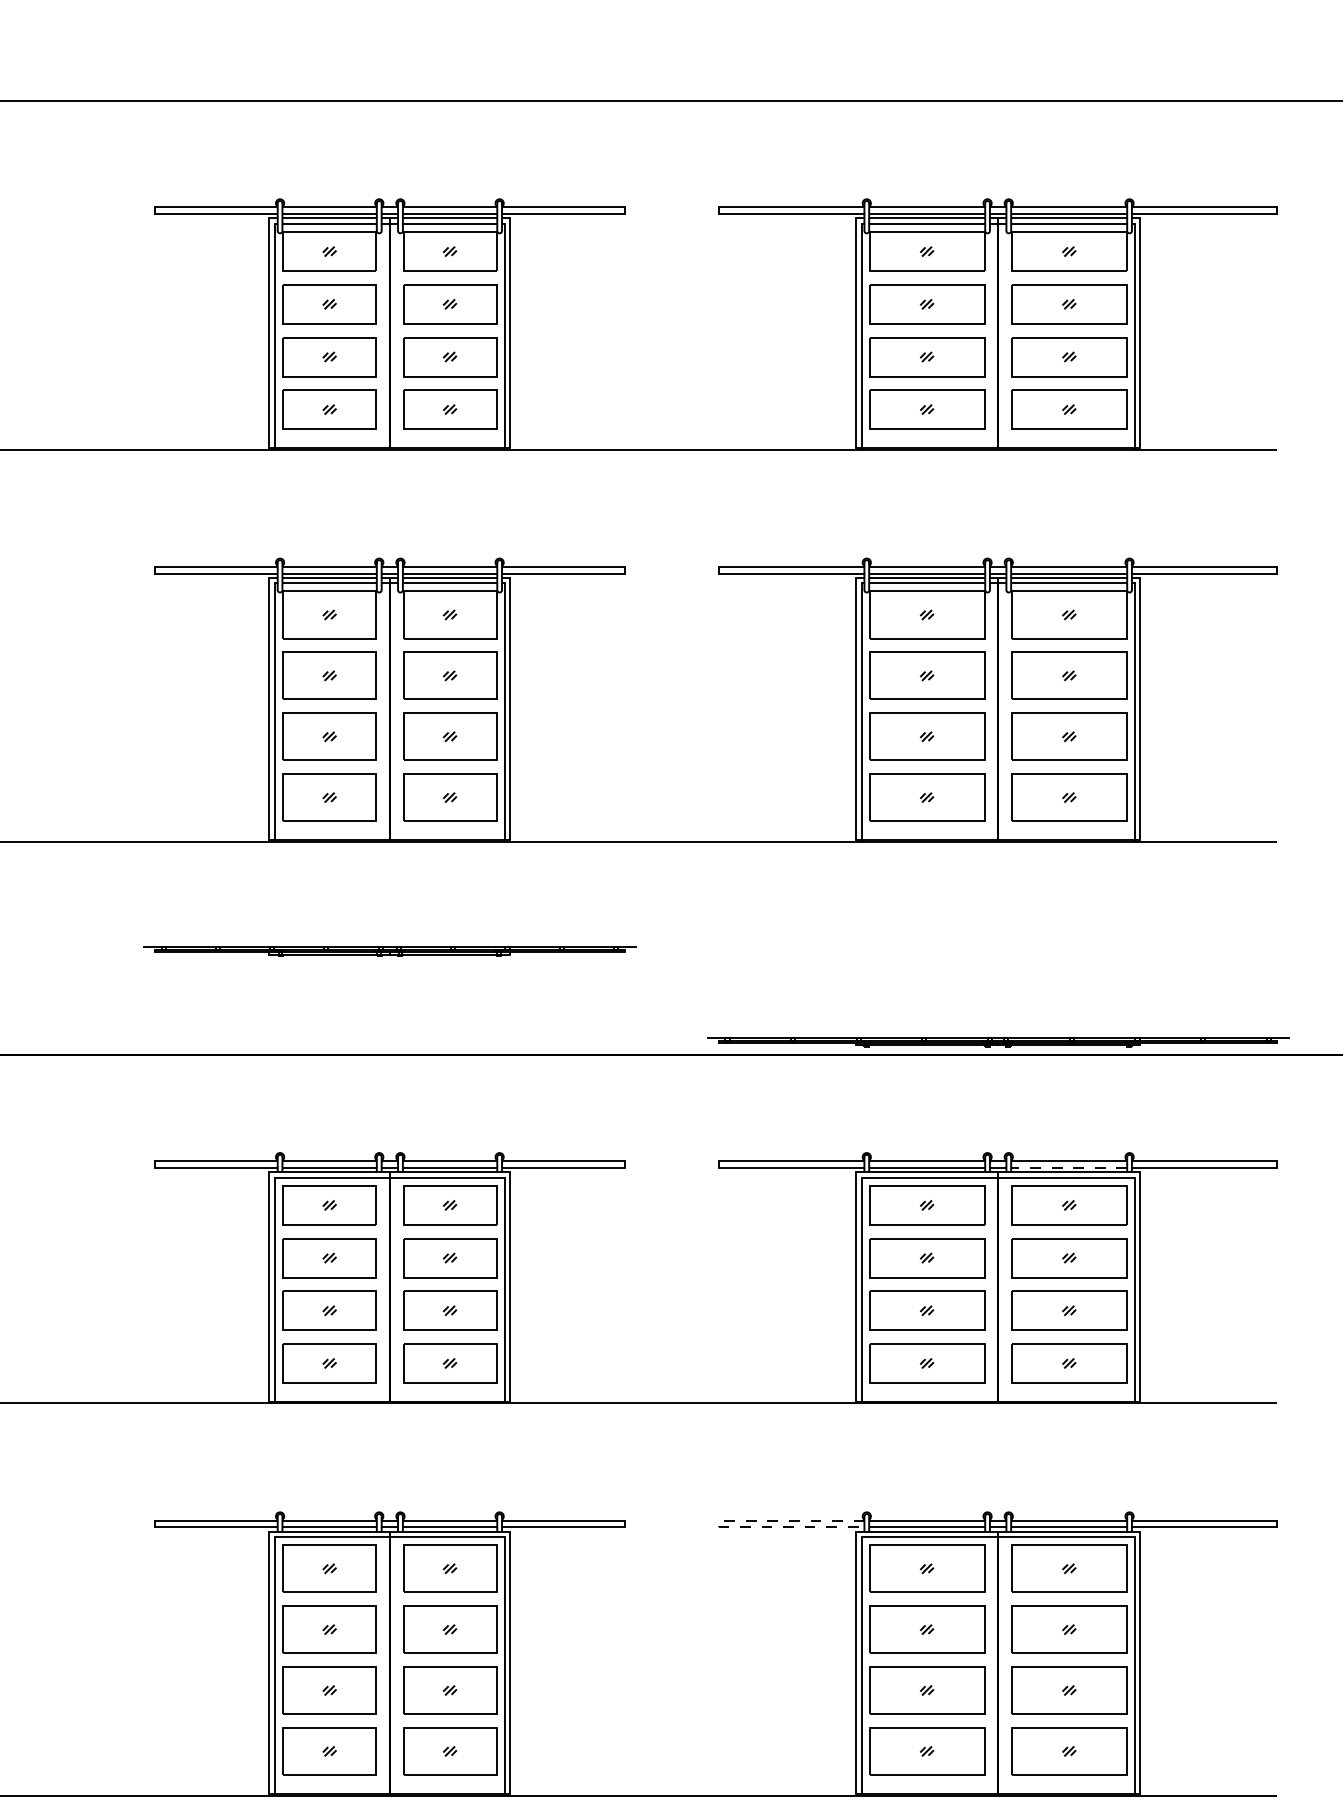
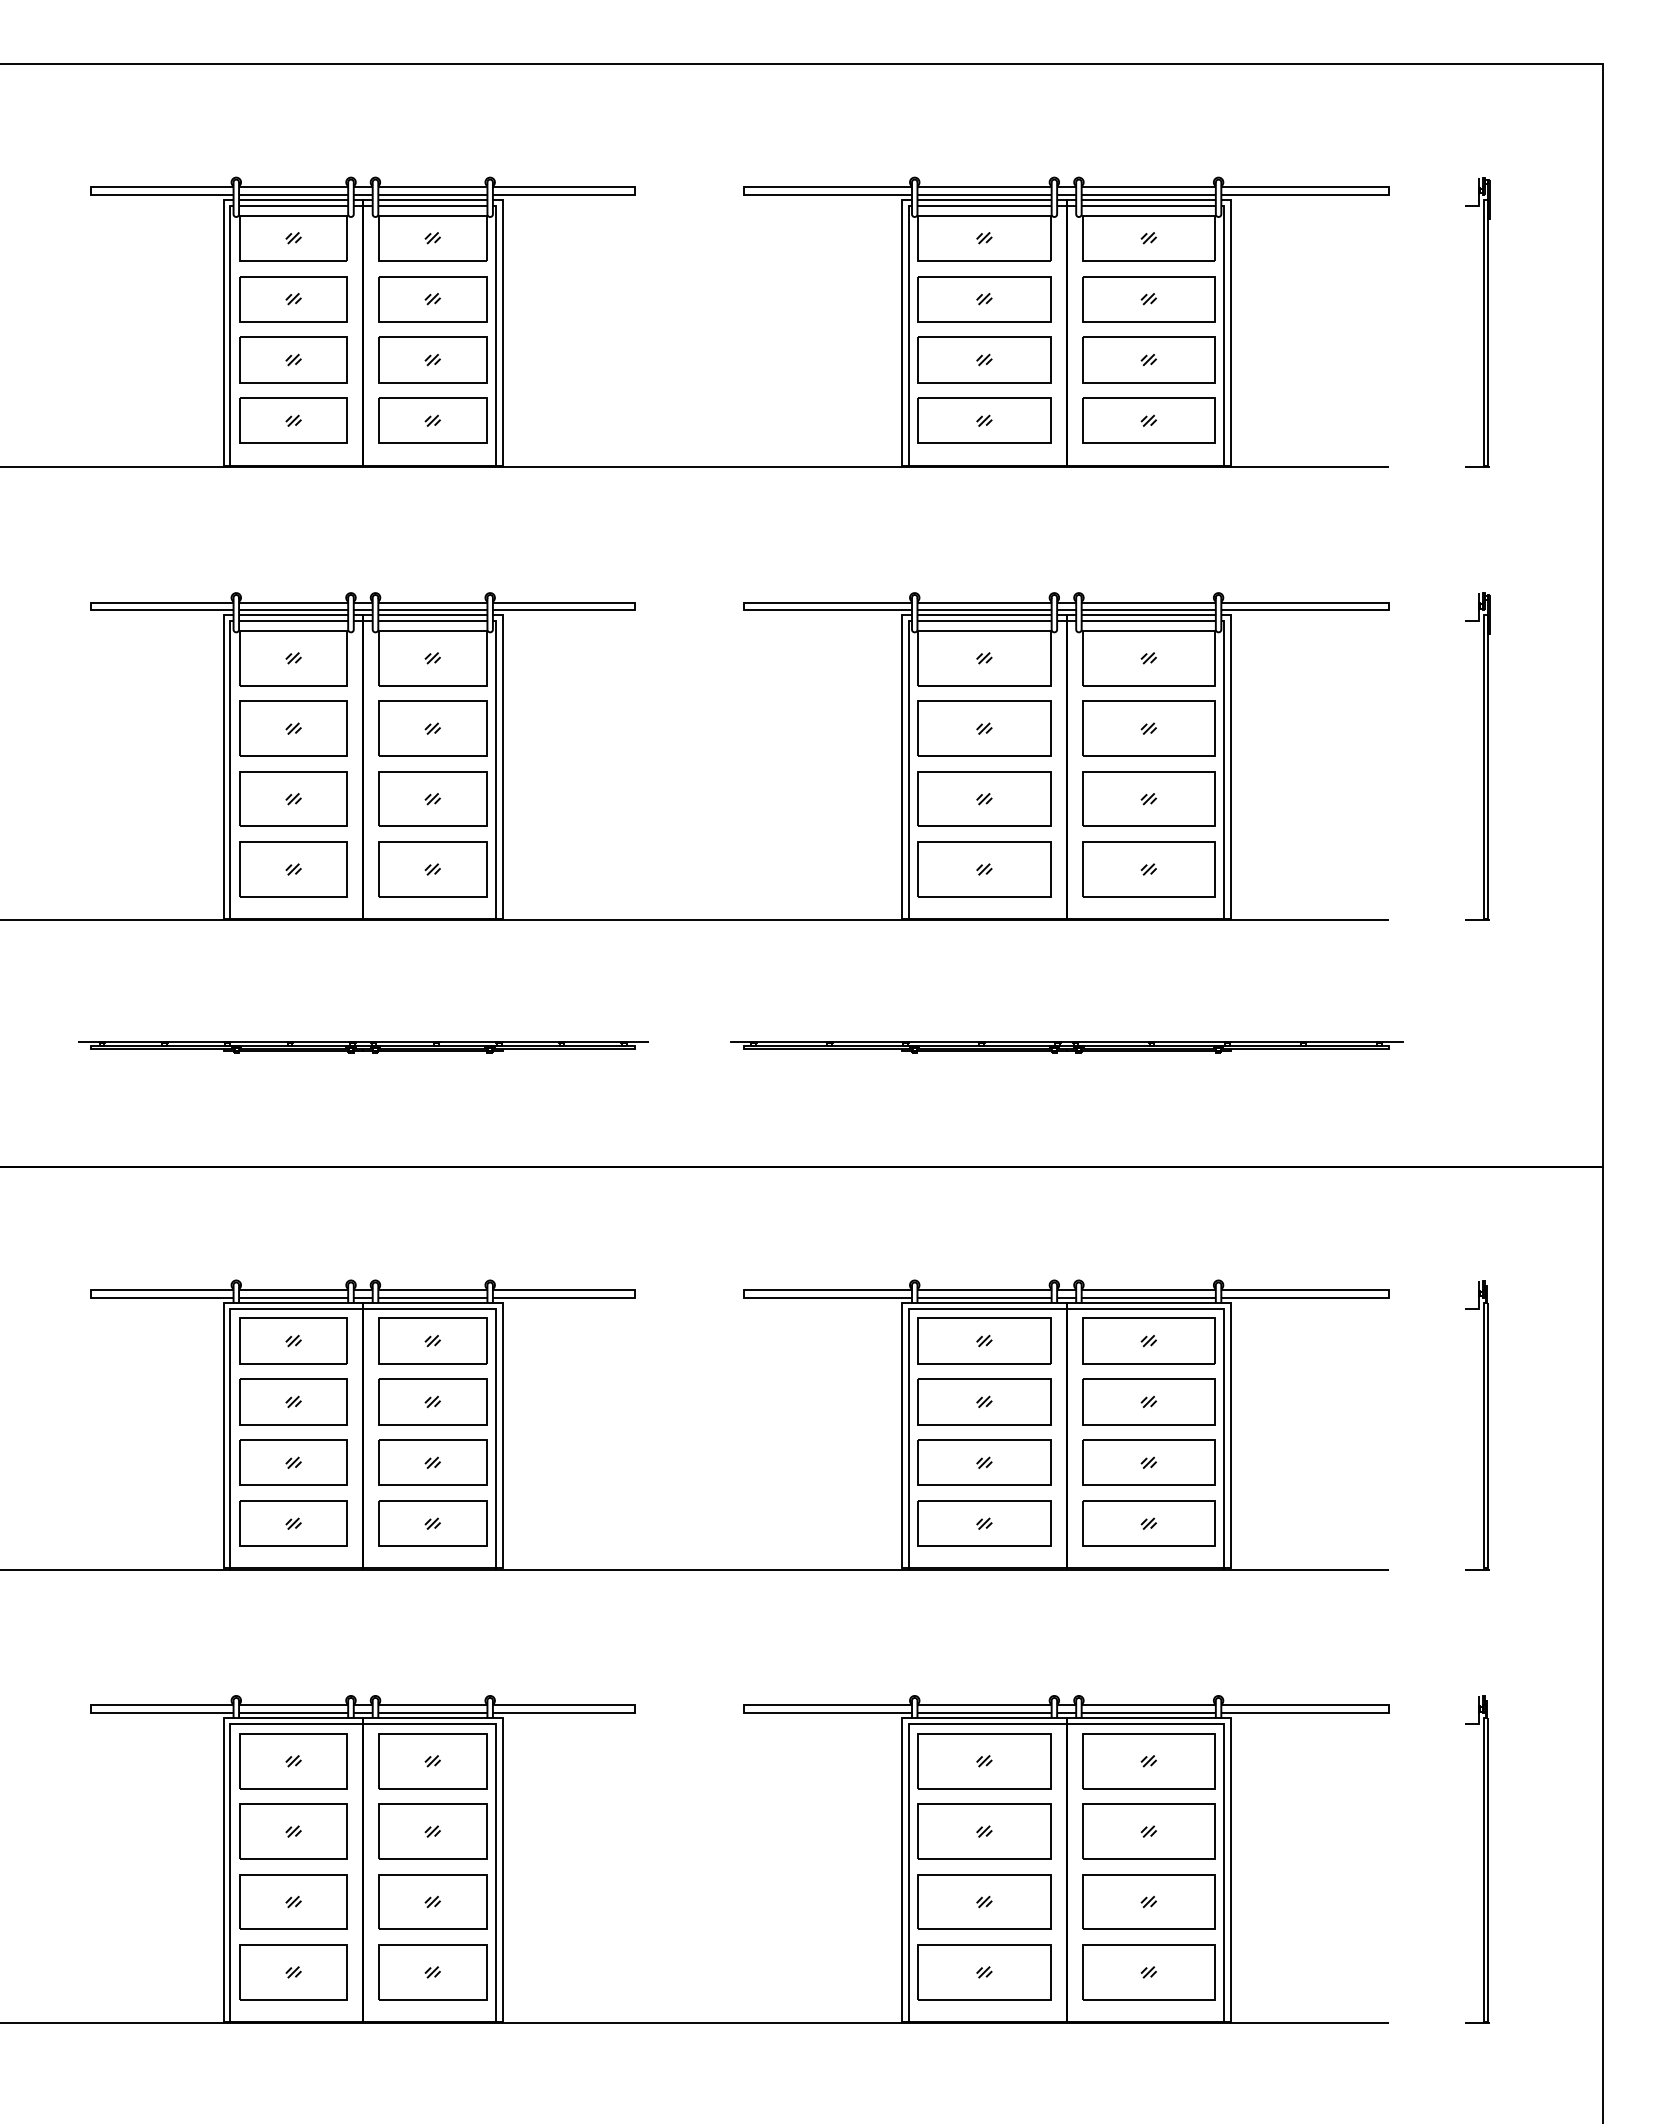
part: (998, 1042) -> (1066, 1047), moved
line: (1068, 1167) -> (1148, 1297), dashed -> solid
line: (719, 1524) -> (744, 1709), dashed -> solid

